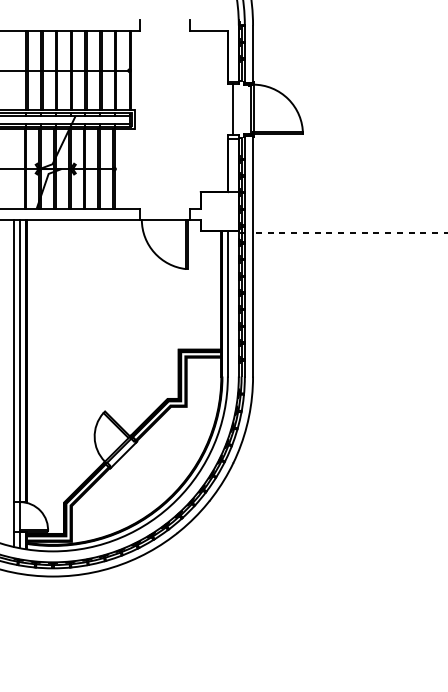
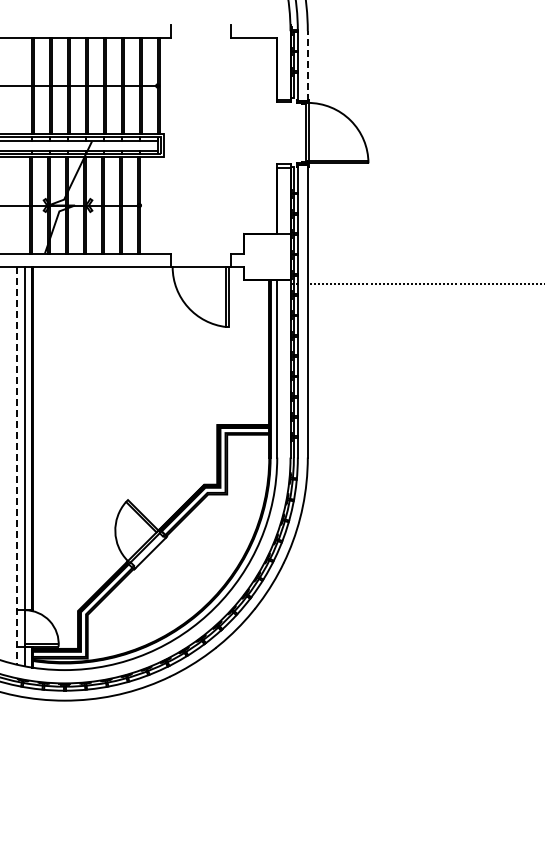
line: (252, 53) -> (307, 65), solid -> dashed
line: (233, 109) -> (283, 132), removed
line: (13, 383) -> (16, 465), solid -> dashed

